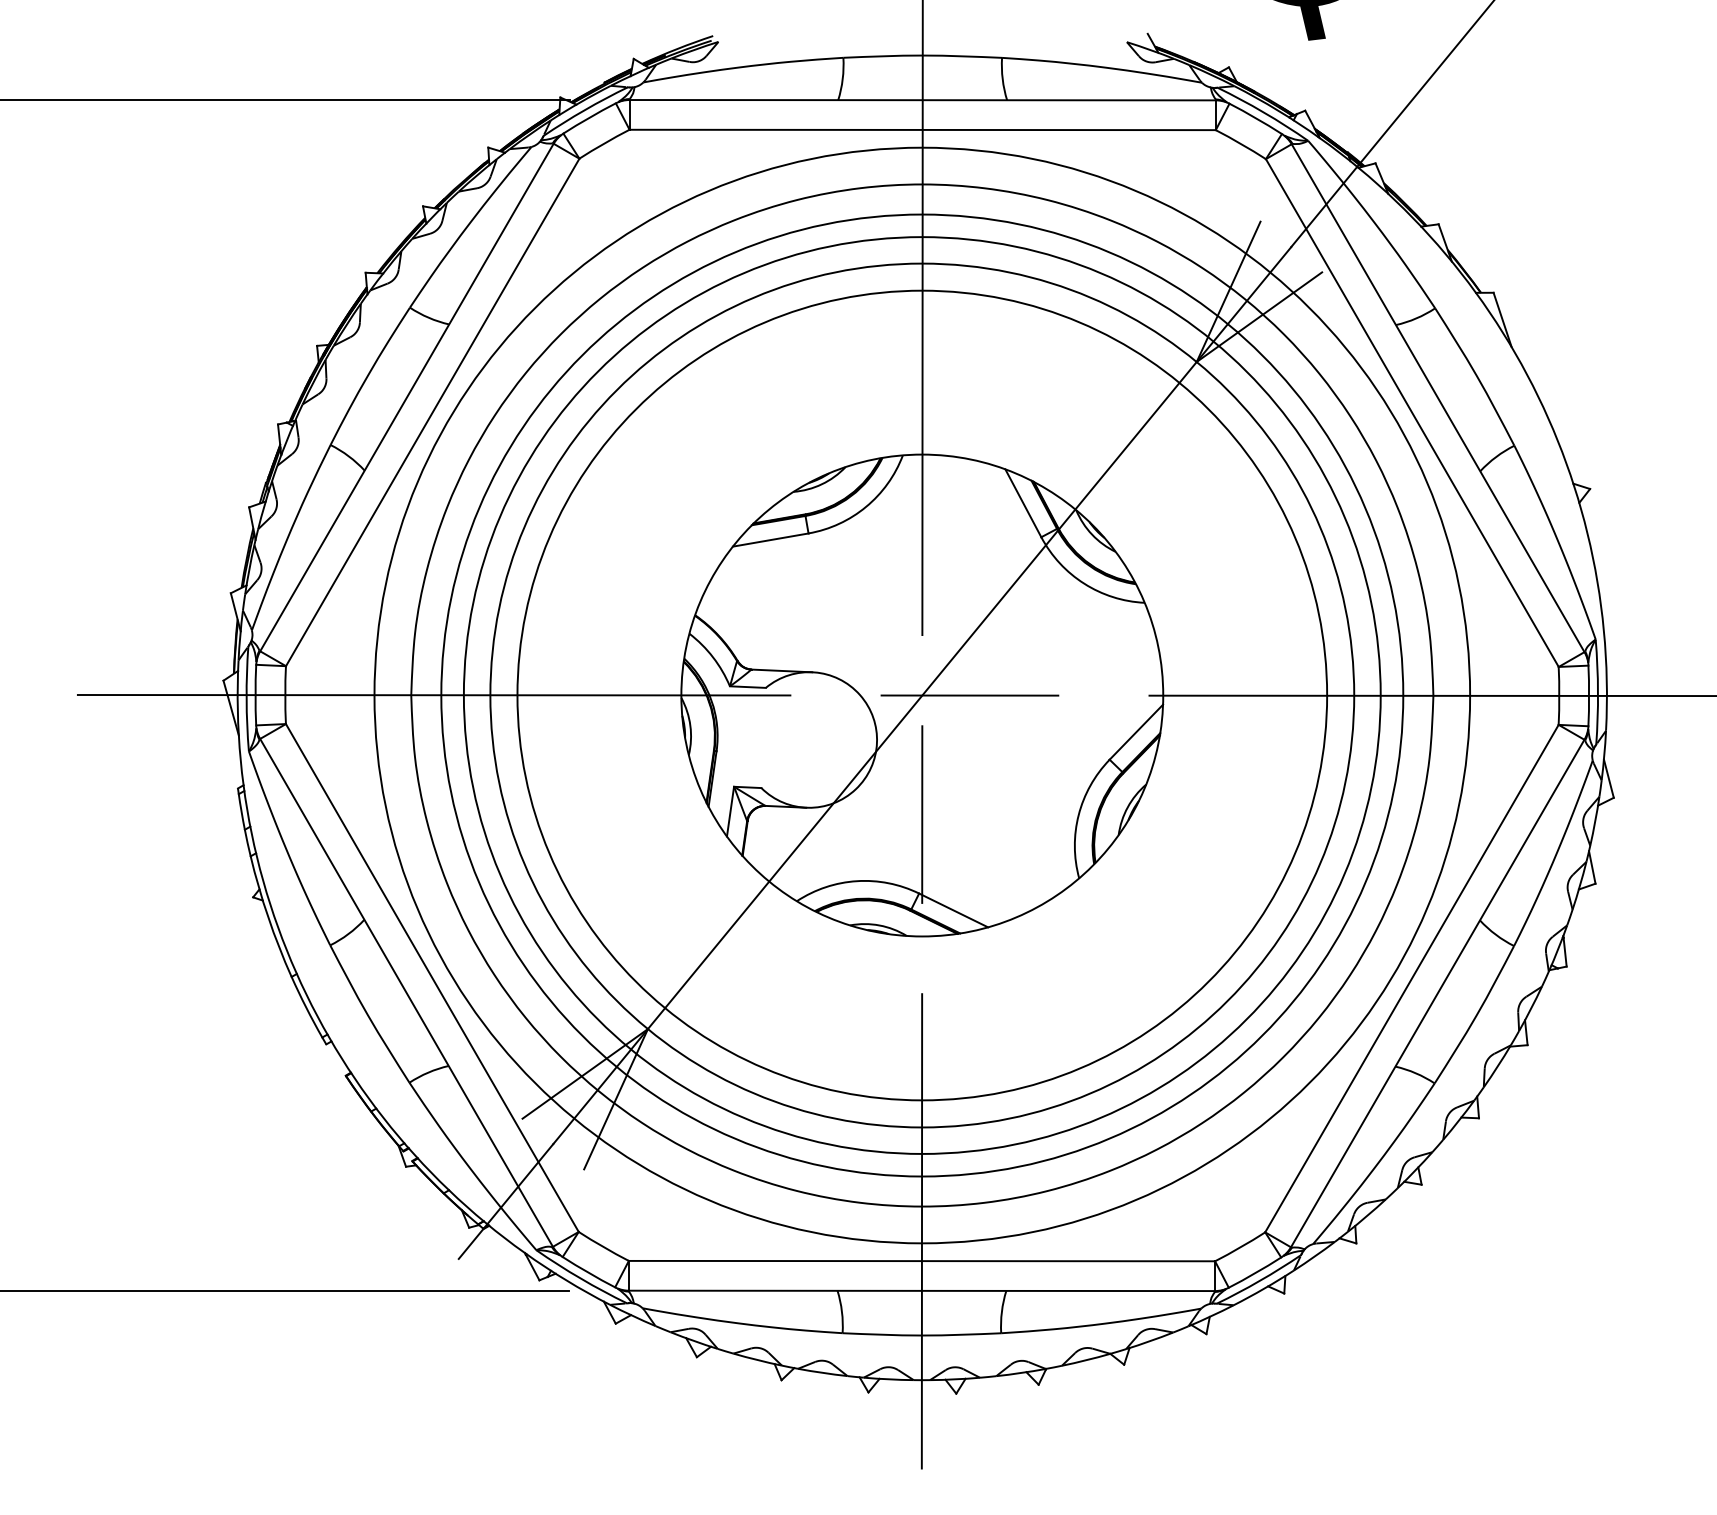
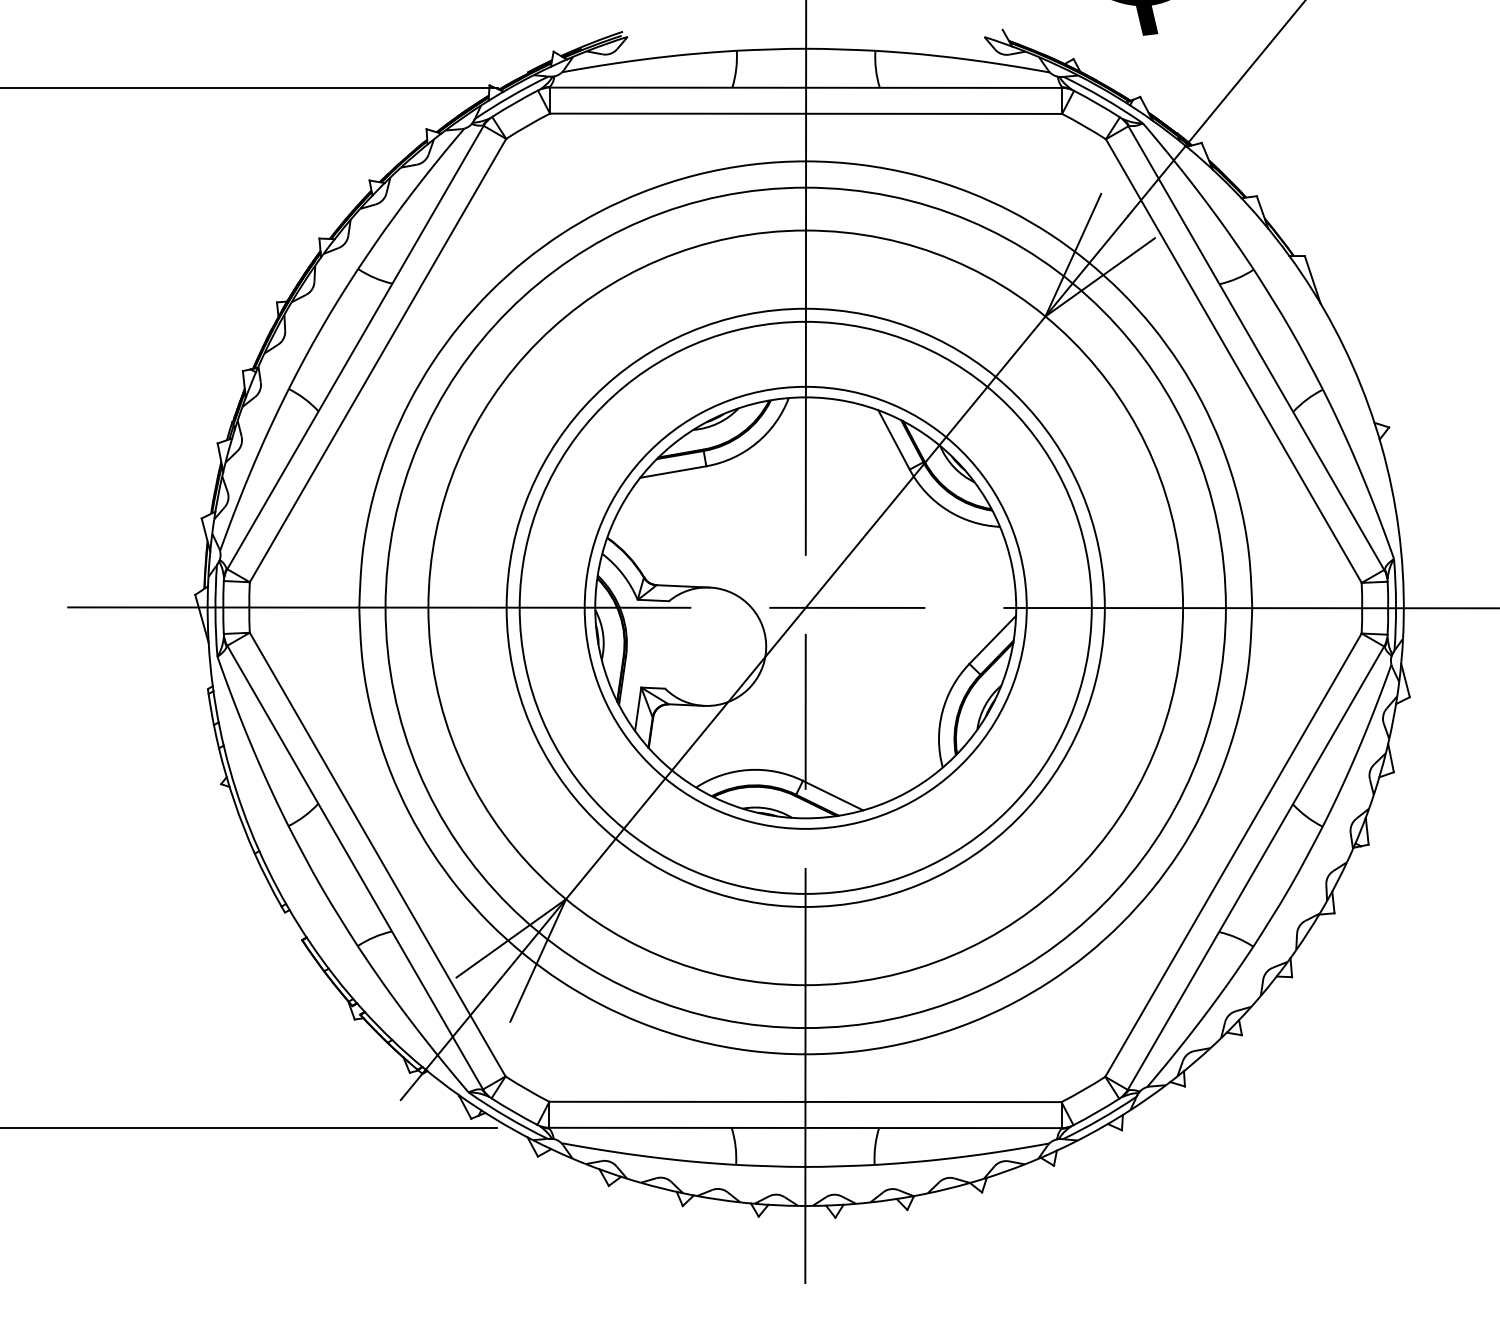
circle: (921, 695) -> (805, 607), size x0.62
circle: (921, 695) -> (805, 607), size x0.71
circle: (922, 695) -> (805, 607), size x0.62

